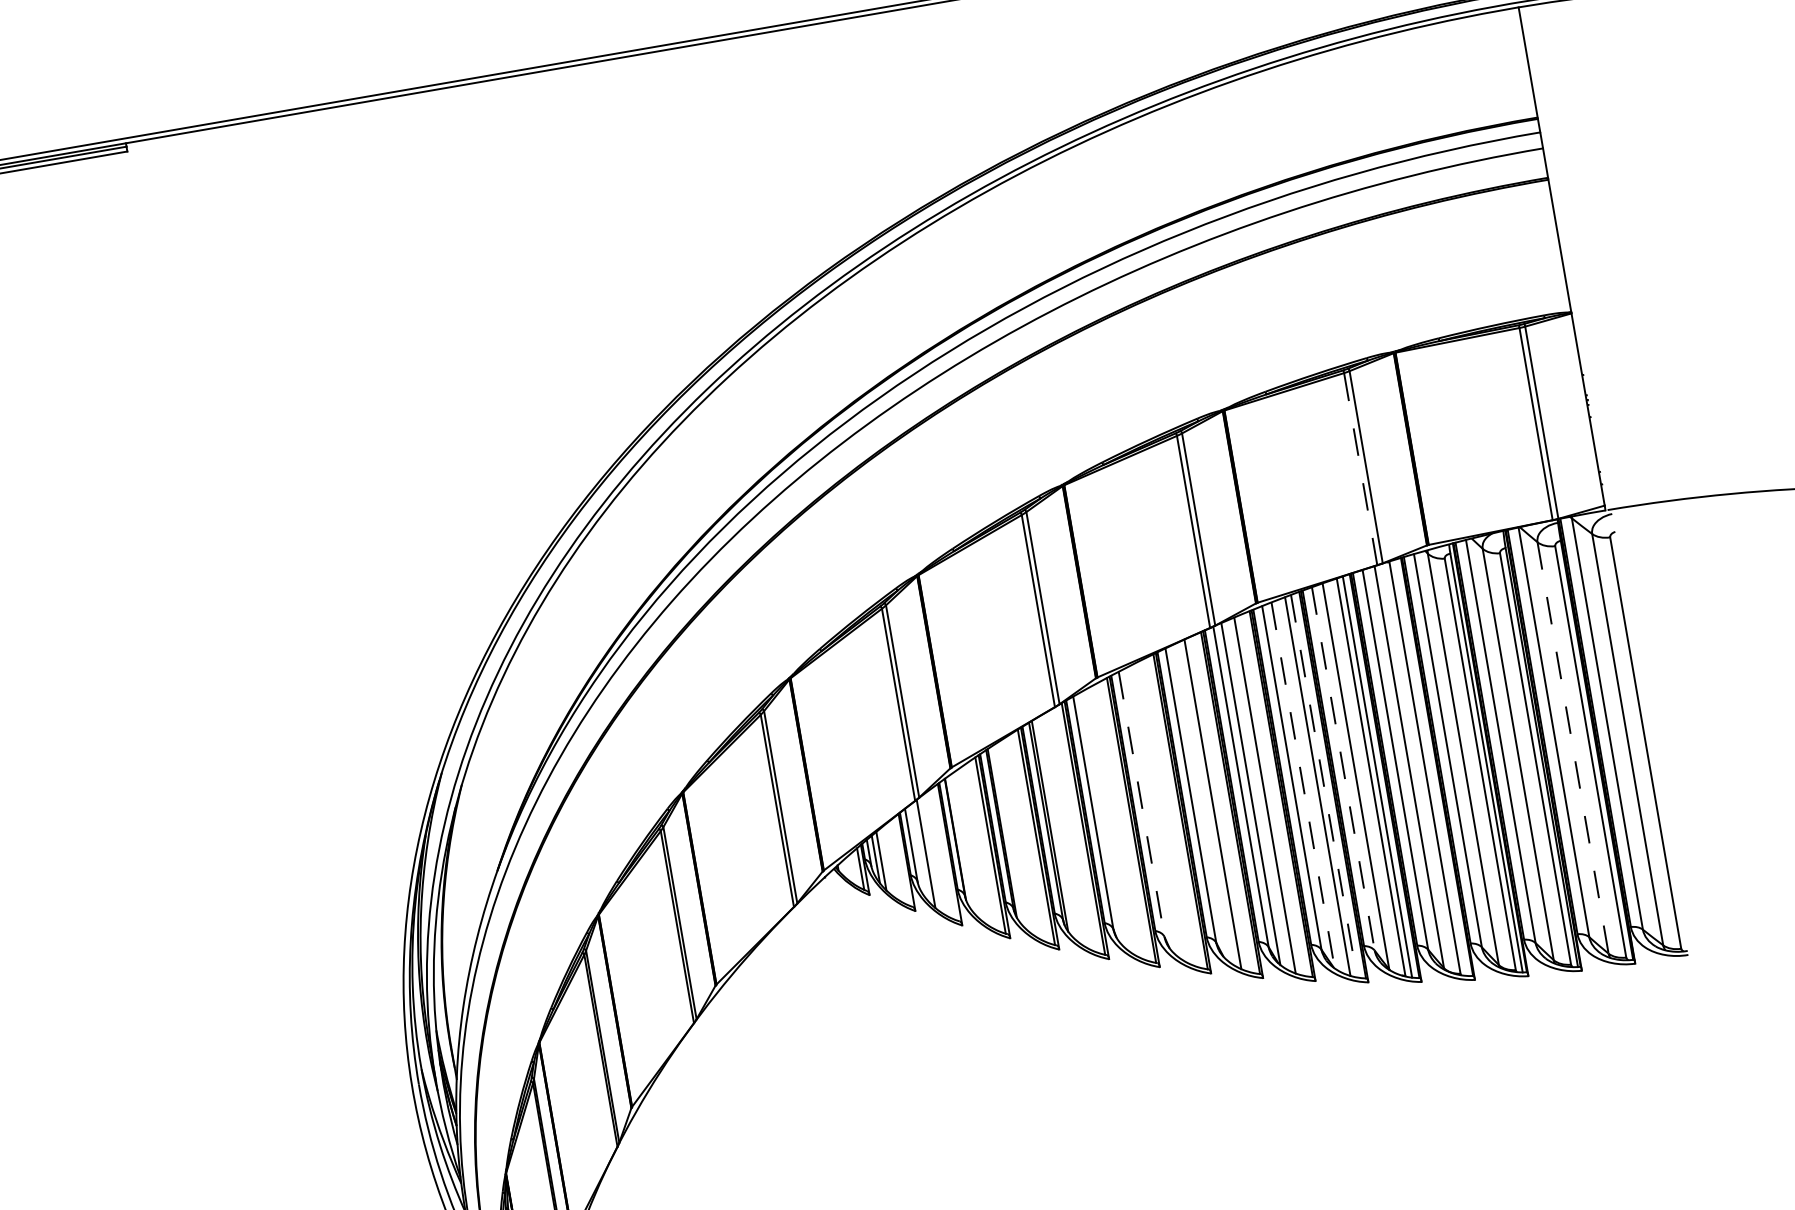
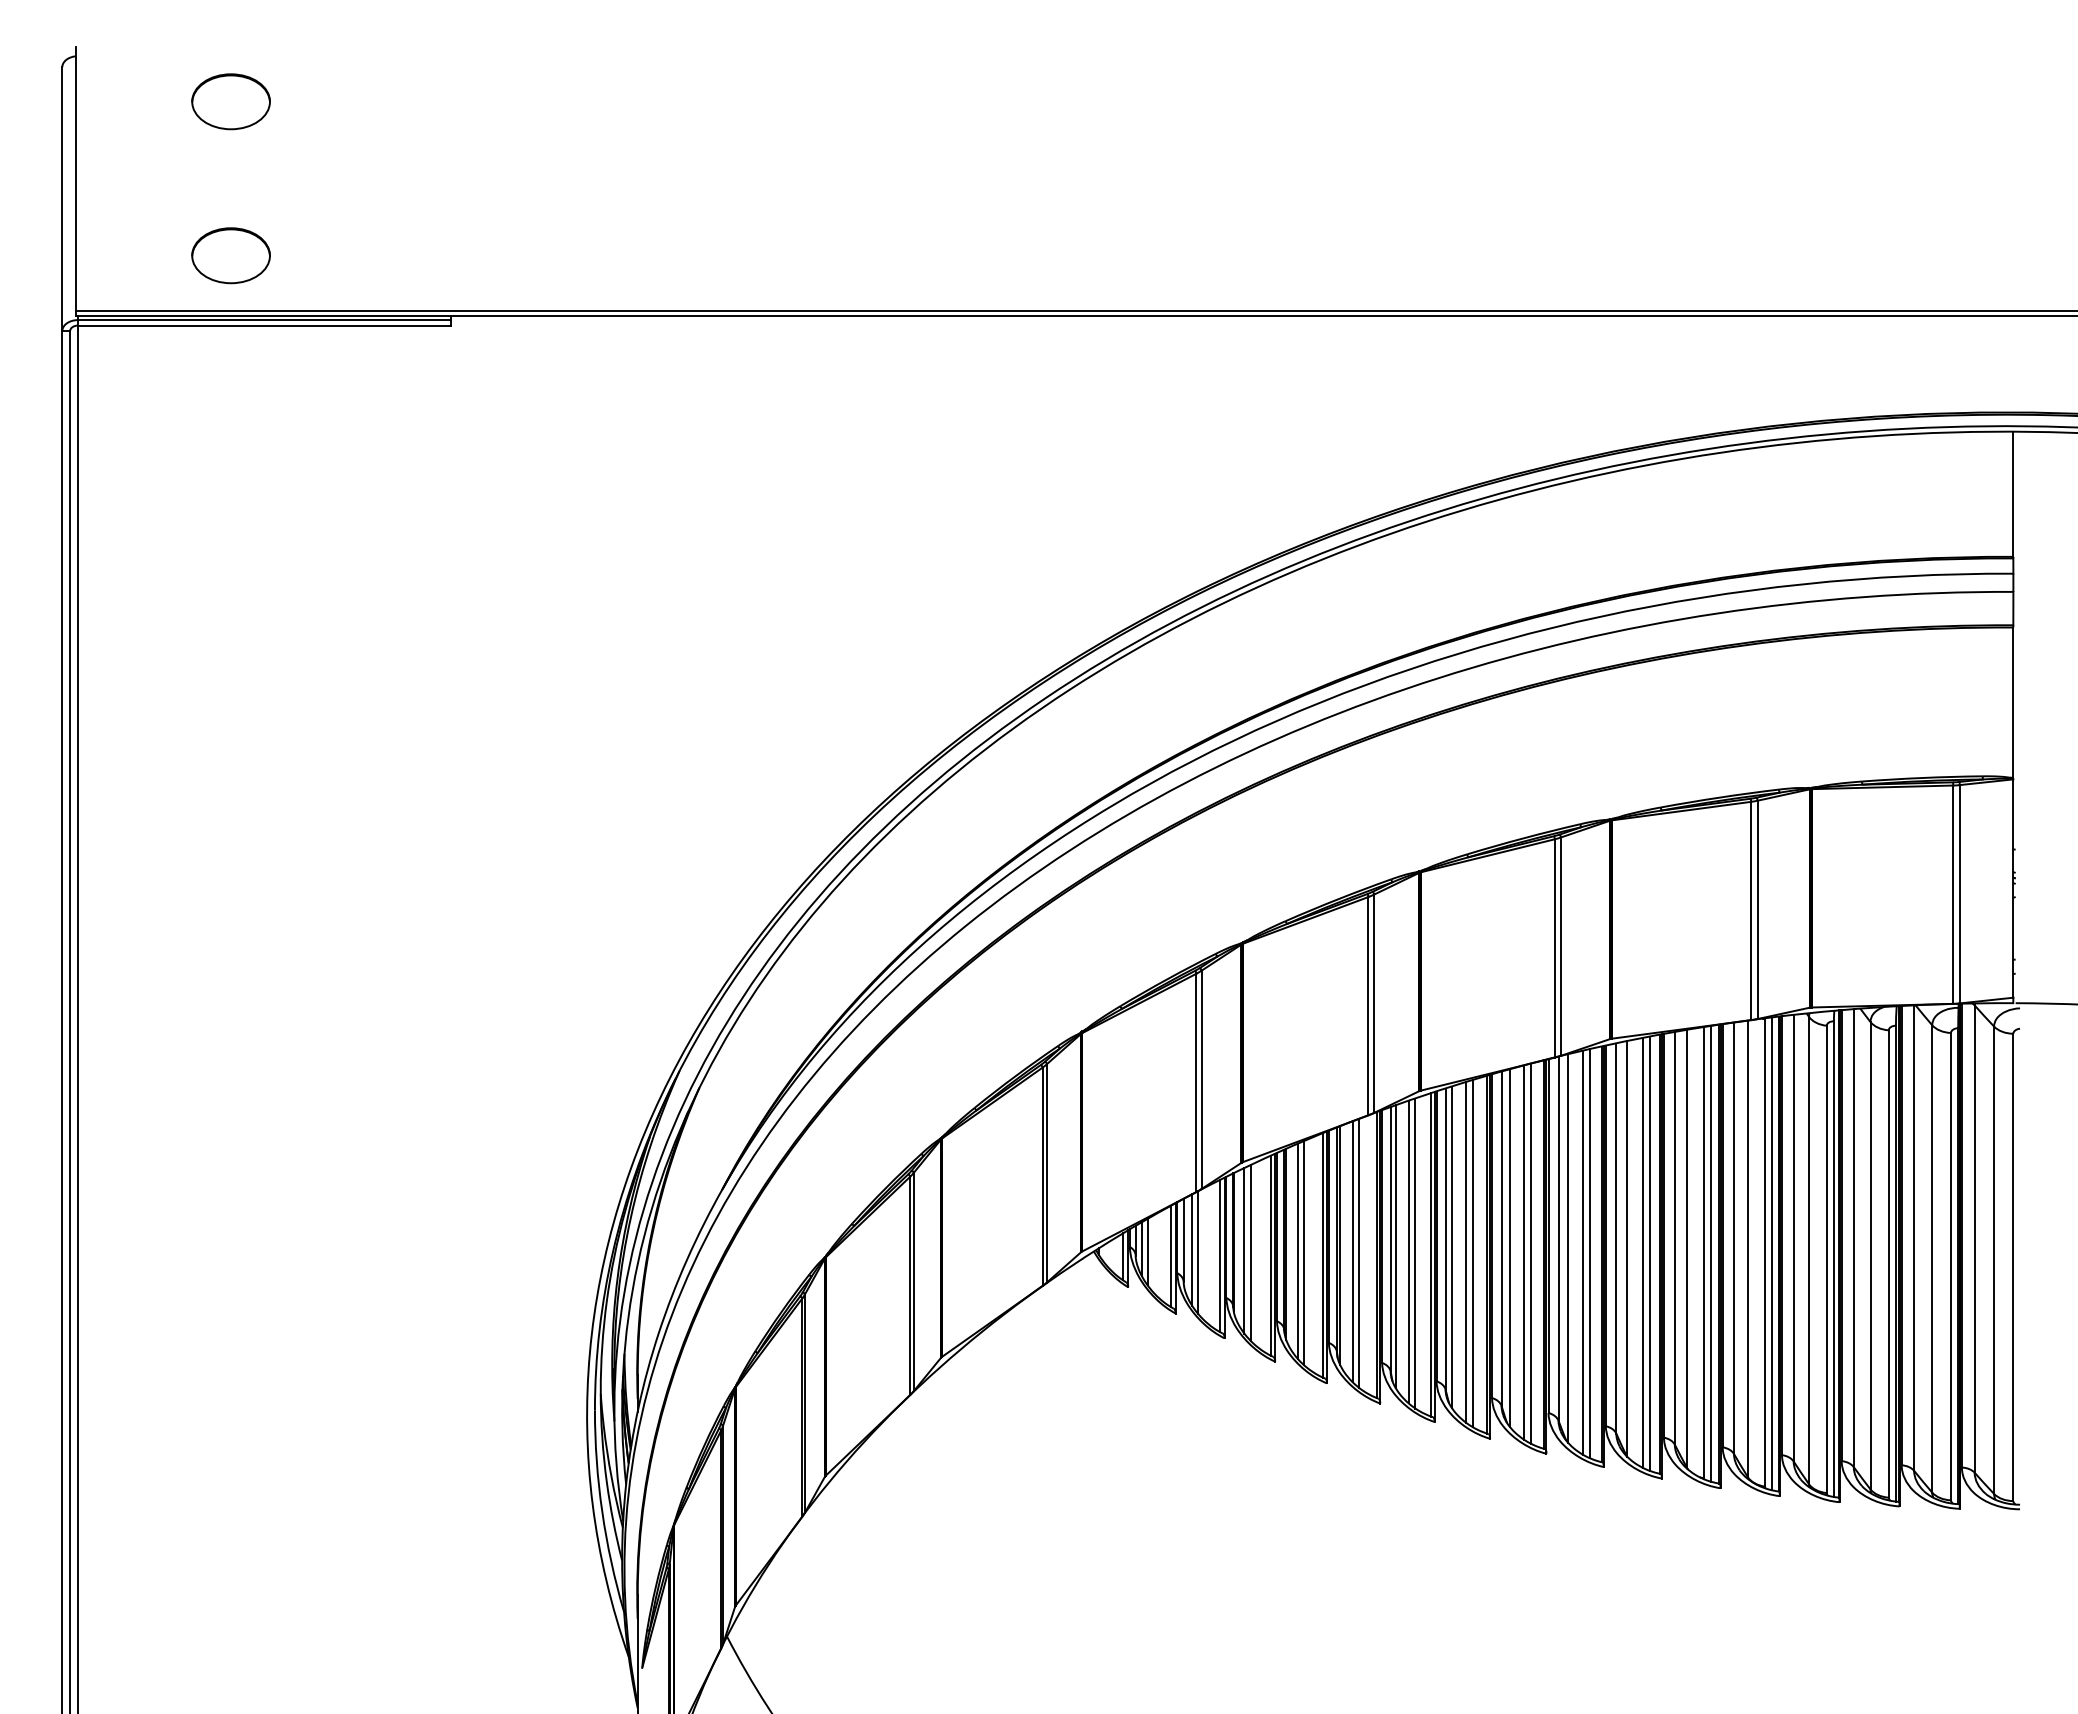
line: (1360, 468) -> (1751, 910), dashed -> solid
line: (1573, 747) -> (1932, 1258), dashed -> solid
line: (1431, 767) -> (1772, 1253), added
line: (1343, 769) -> (1674, 1238), dashed -> solid
line: (1303, 785) -> (1627, 1249), dashed -> solid
line: (1324, 786) -> (1650, 1254), dashed -> solid
line: (1271, 795) -> (1590, 1253), added
line: (1199, 802) -> (1509, 1247), added
line: (1141, 804) -> (1445, 1239), dashed -> solid
line: (1219, 804) -> (1531, 1253), added
line: (1149, 810) -> (1452, 1247), added
line: (1161, 813) -> (1465, 1252), added
line: (1167, 813) -> (1472, 1253), added
line: (1098, 818) -> (1395, 1246), added
line: (1110, 821) -> (1408, 1251), added
line: (1117, 821) -> (1415, 1253), added
line: (1061, 829) -> (1352, 1251), added
line: (1067, 829) -> (1359, 1252), added
line: (1013, 837) -> (1297, 1251), added
line: (1019, 838) -> (1304, 1253), added
line: (966, 845) -> (1244, 1250), added
line: (971, 845) -> (1250, 1252), added
line: (920, 852) -> (1192, 1250), added
line: (946, 853) -> (1220, 1255), added
line: (903, 861) -> (1171, 1256), added

